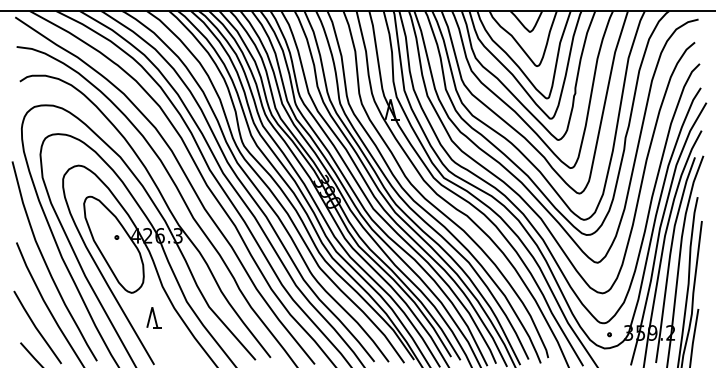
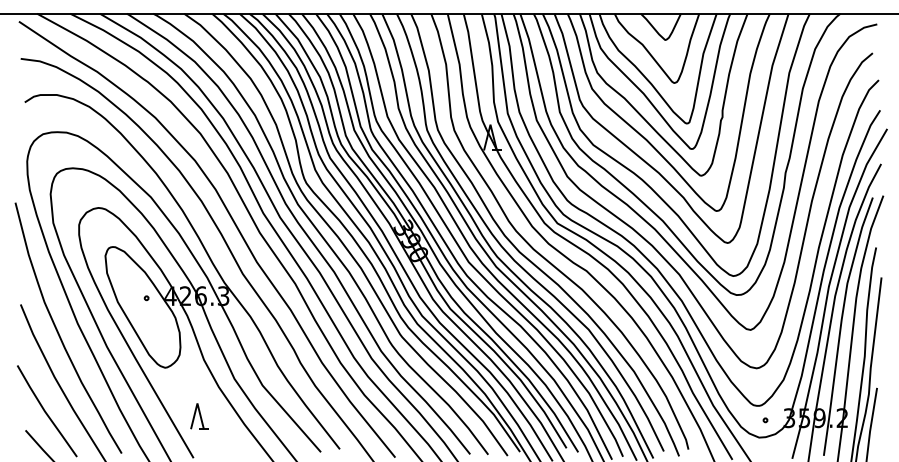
part: (153, 317) -> (198, 416), moved

